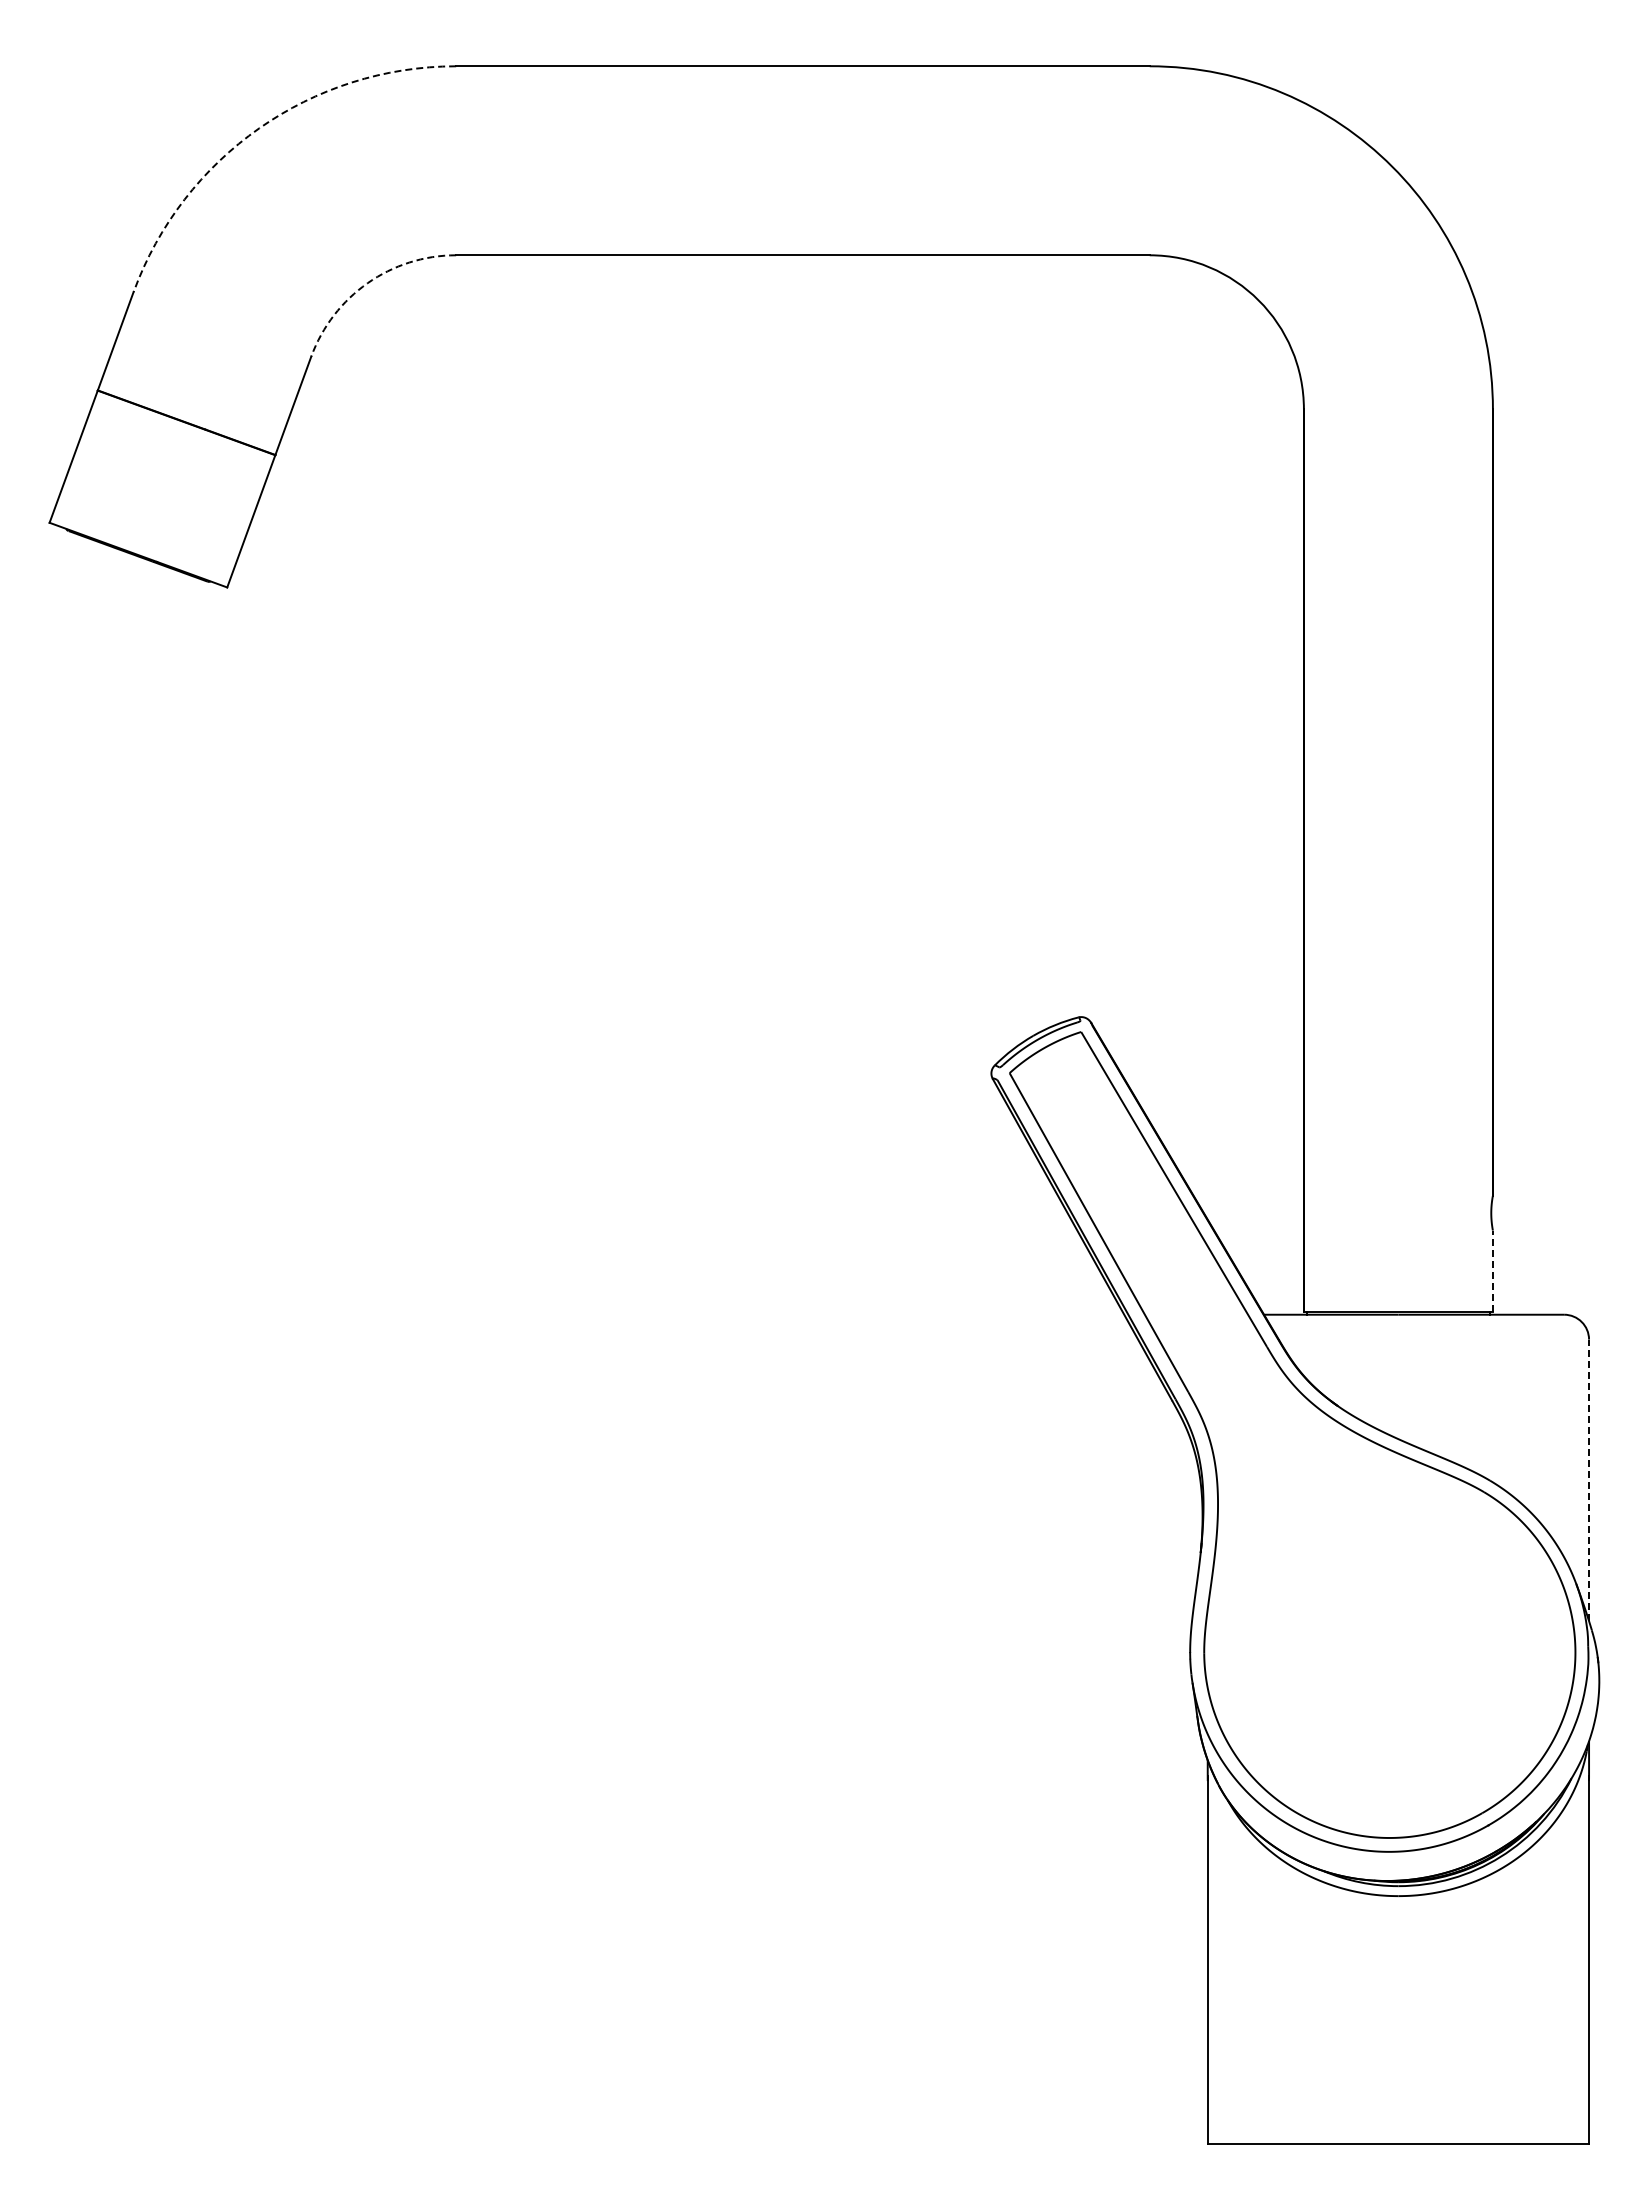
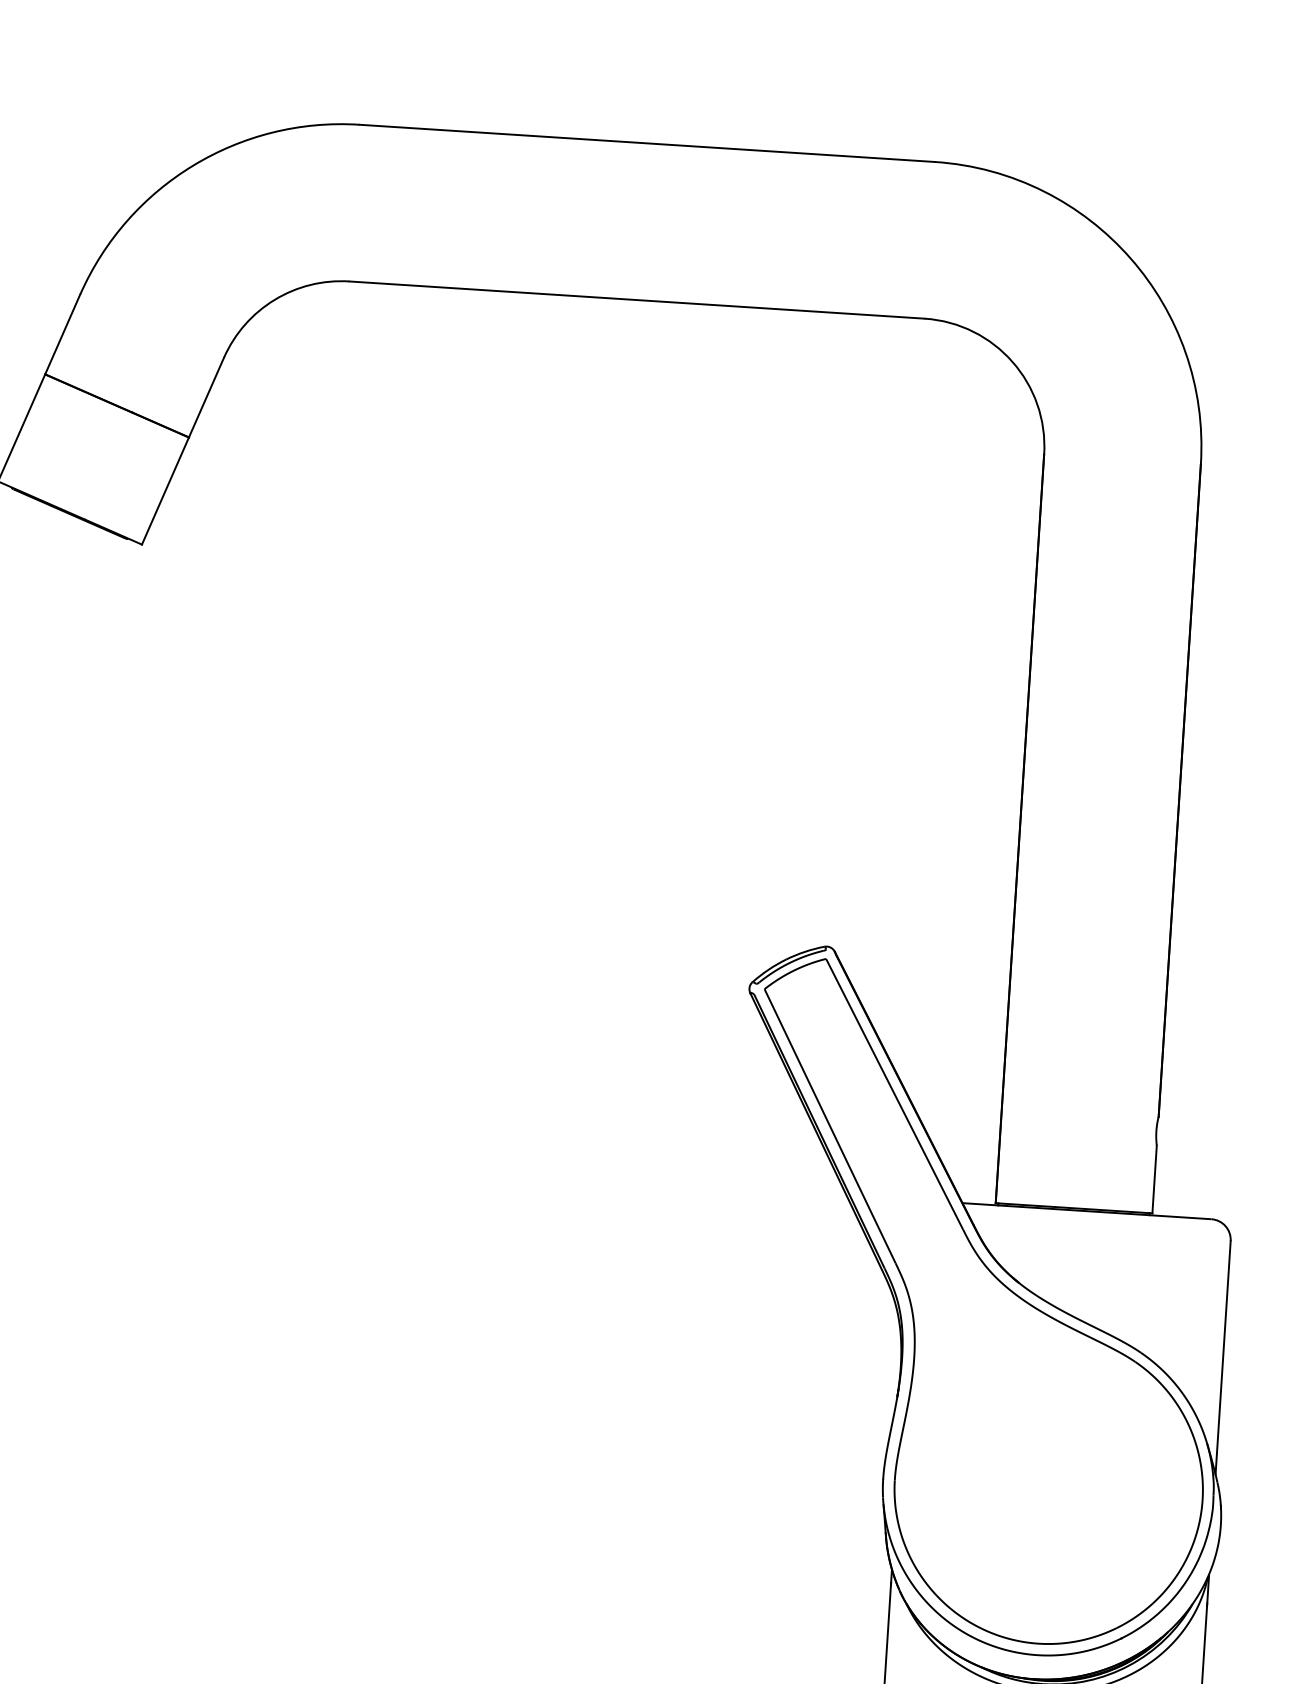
arc: (259, 128) -> (193, 165), dashed -> solid
arc: (367, 283) -> (274, 300), dashed -> solid
line: (1492, 1271) -> (1154, 1179), dashed -> solid
line: (1589, 1480) -> (1223, 1358), dashed -> solid

